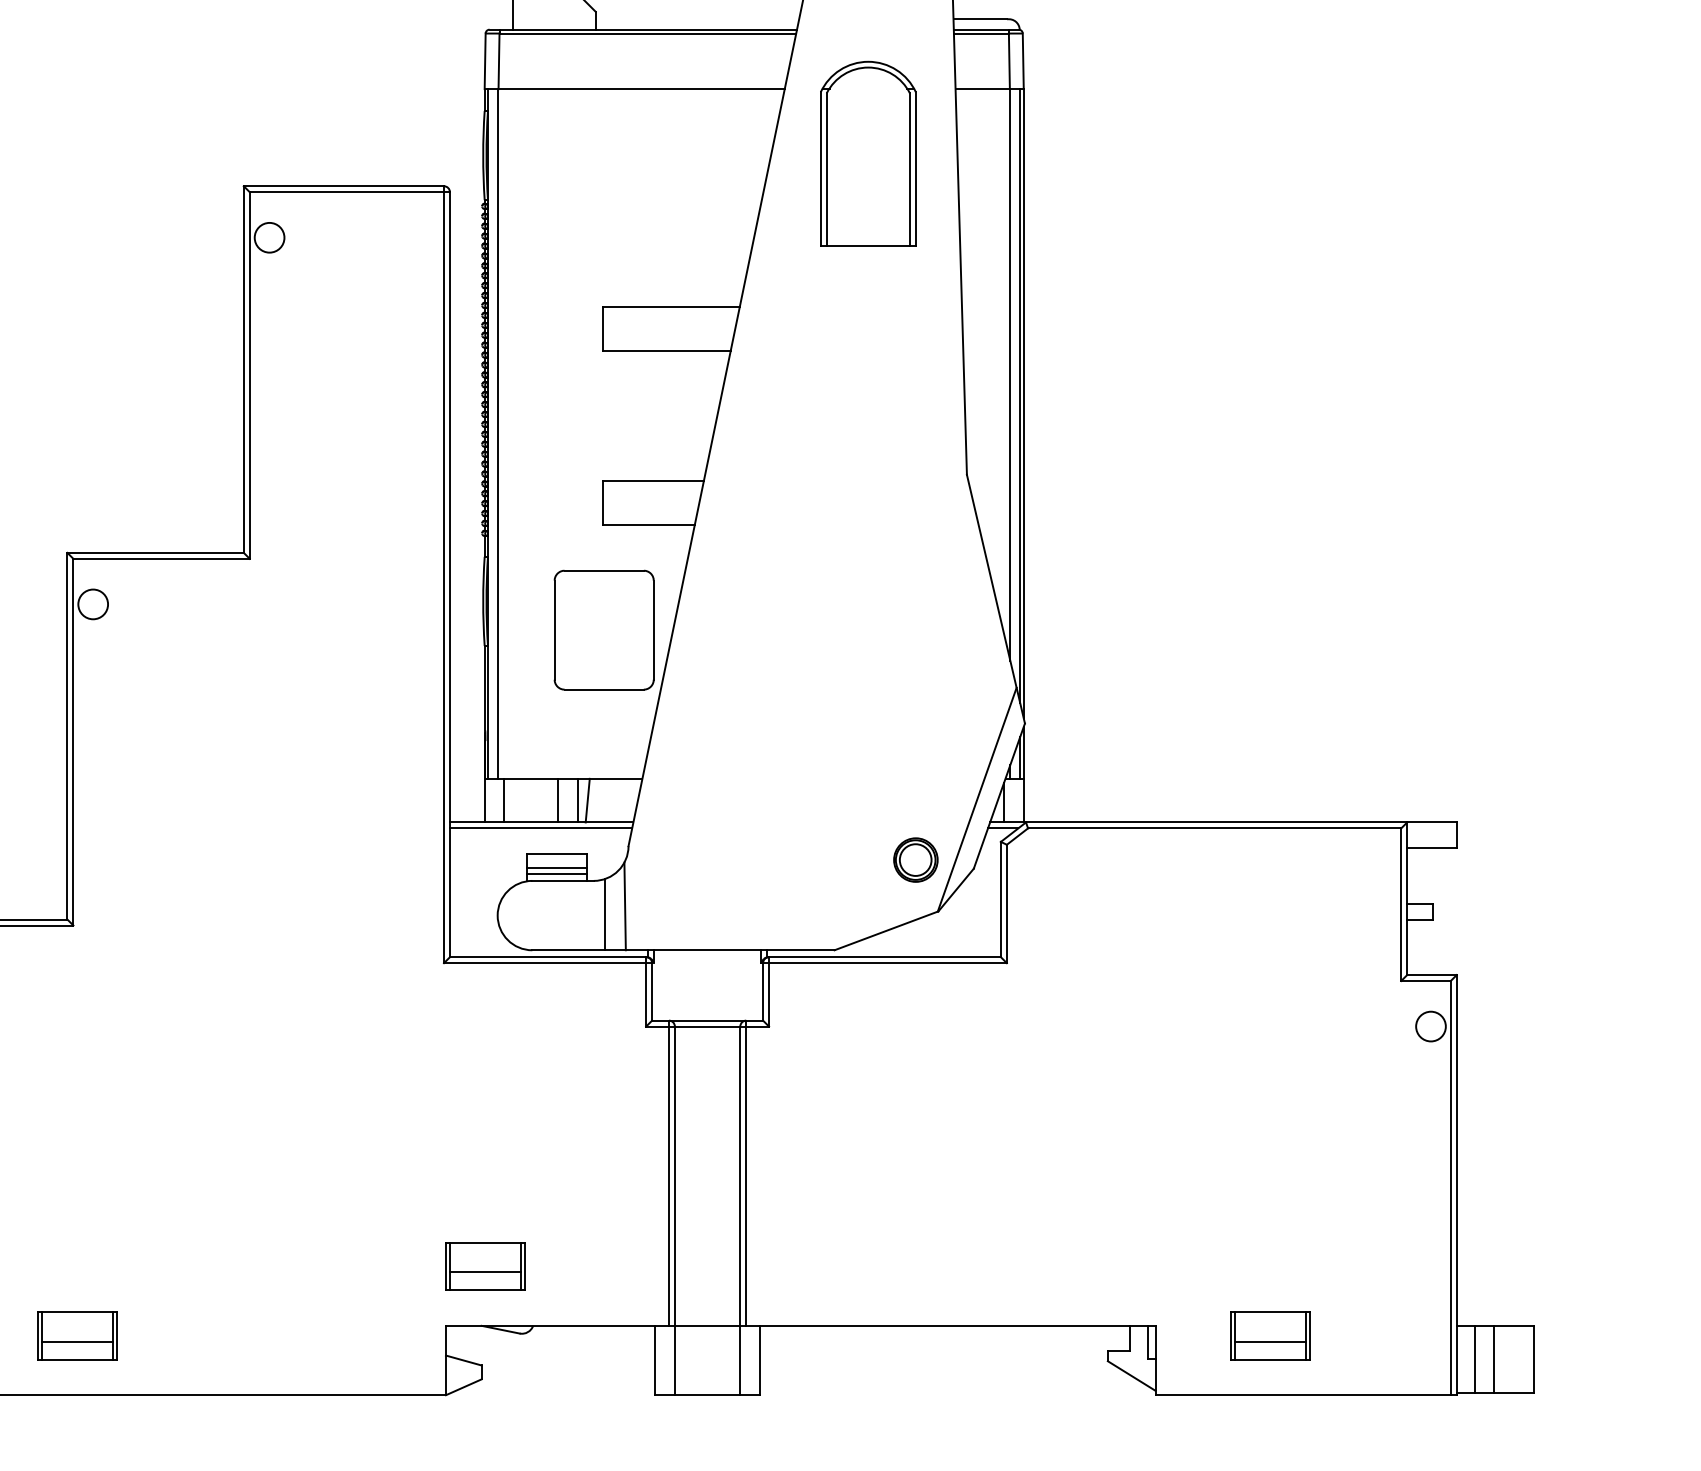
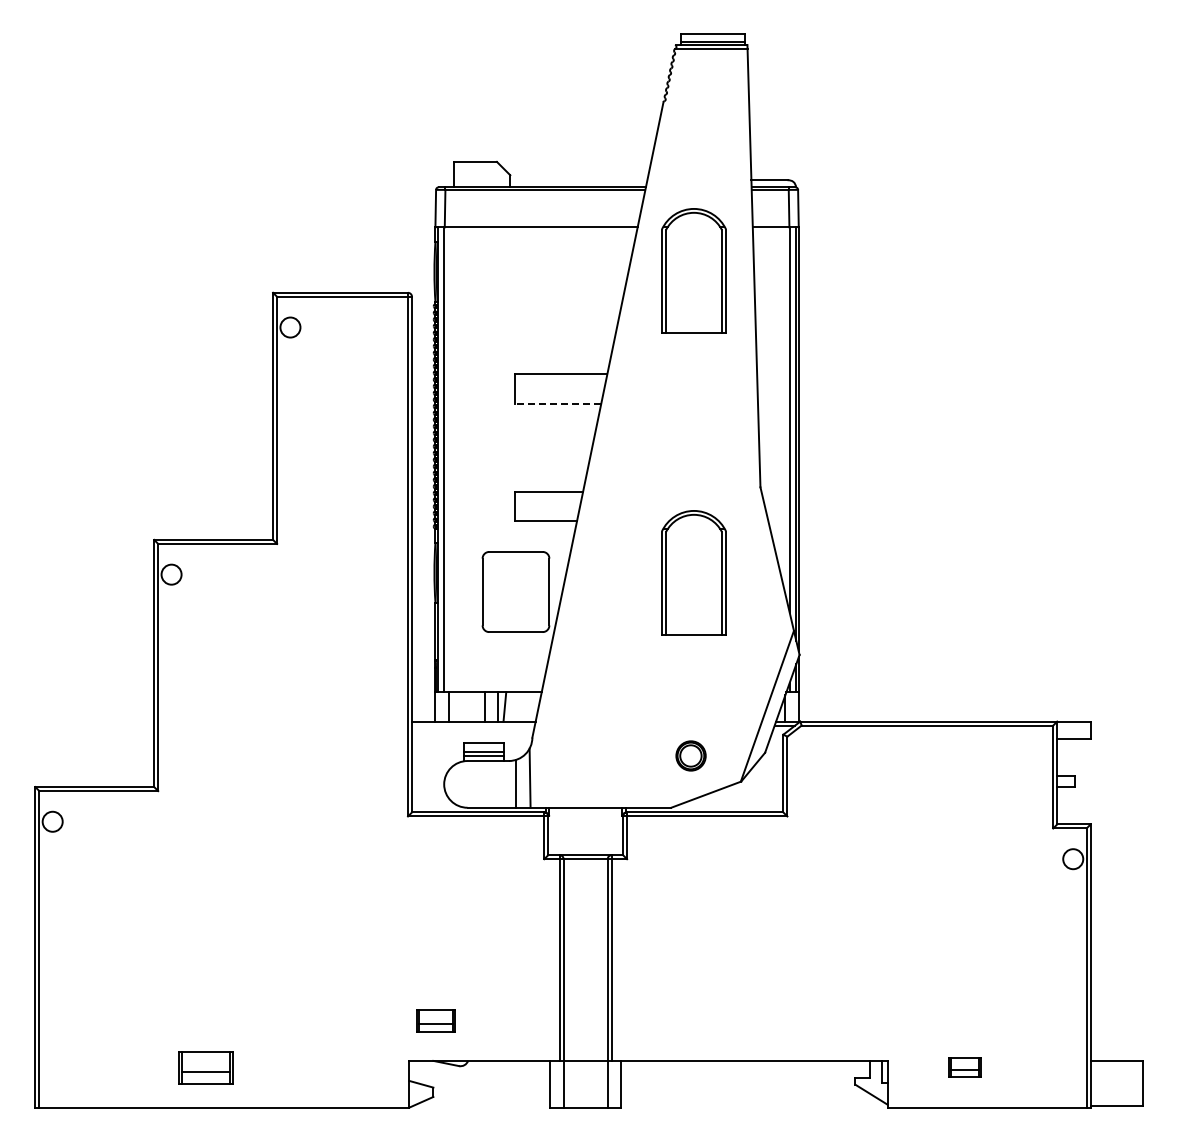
line: (667, 350) -> (558, 403), solid -> dashed
part: (867, 601) -> (693, 572), added
line: (541, 828) -> (473, 725), removed
part: (915, 859) -> (690, 755), moved
part: (484, 1265) -> (435, 1020), size x0.7
part: (76, 1335) -> (205, 1067), moved
part: (1269, 1335) -> (964, 1067), size x0.6
line: (1474, 1359) -> (1102, 1083), removed
line: (1493, 1359) -> (1115, 1083), removed

